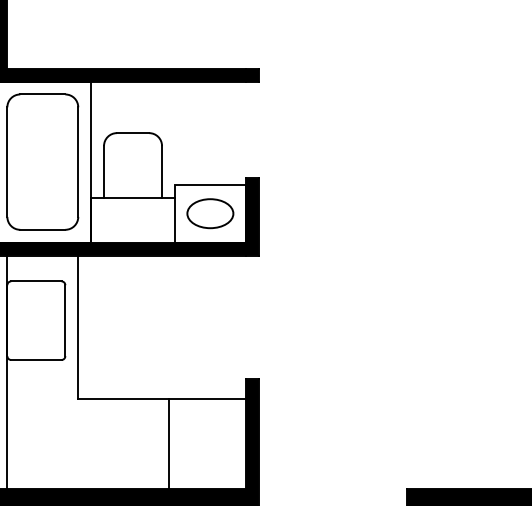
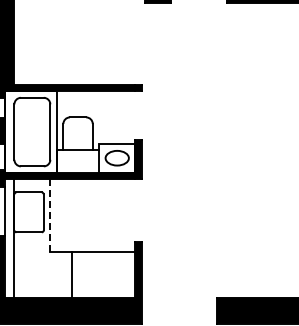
line: (78, 328) -> (50, 216), solid -> dashed
line: (169, 443) -> (72, 274), moved

